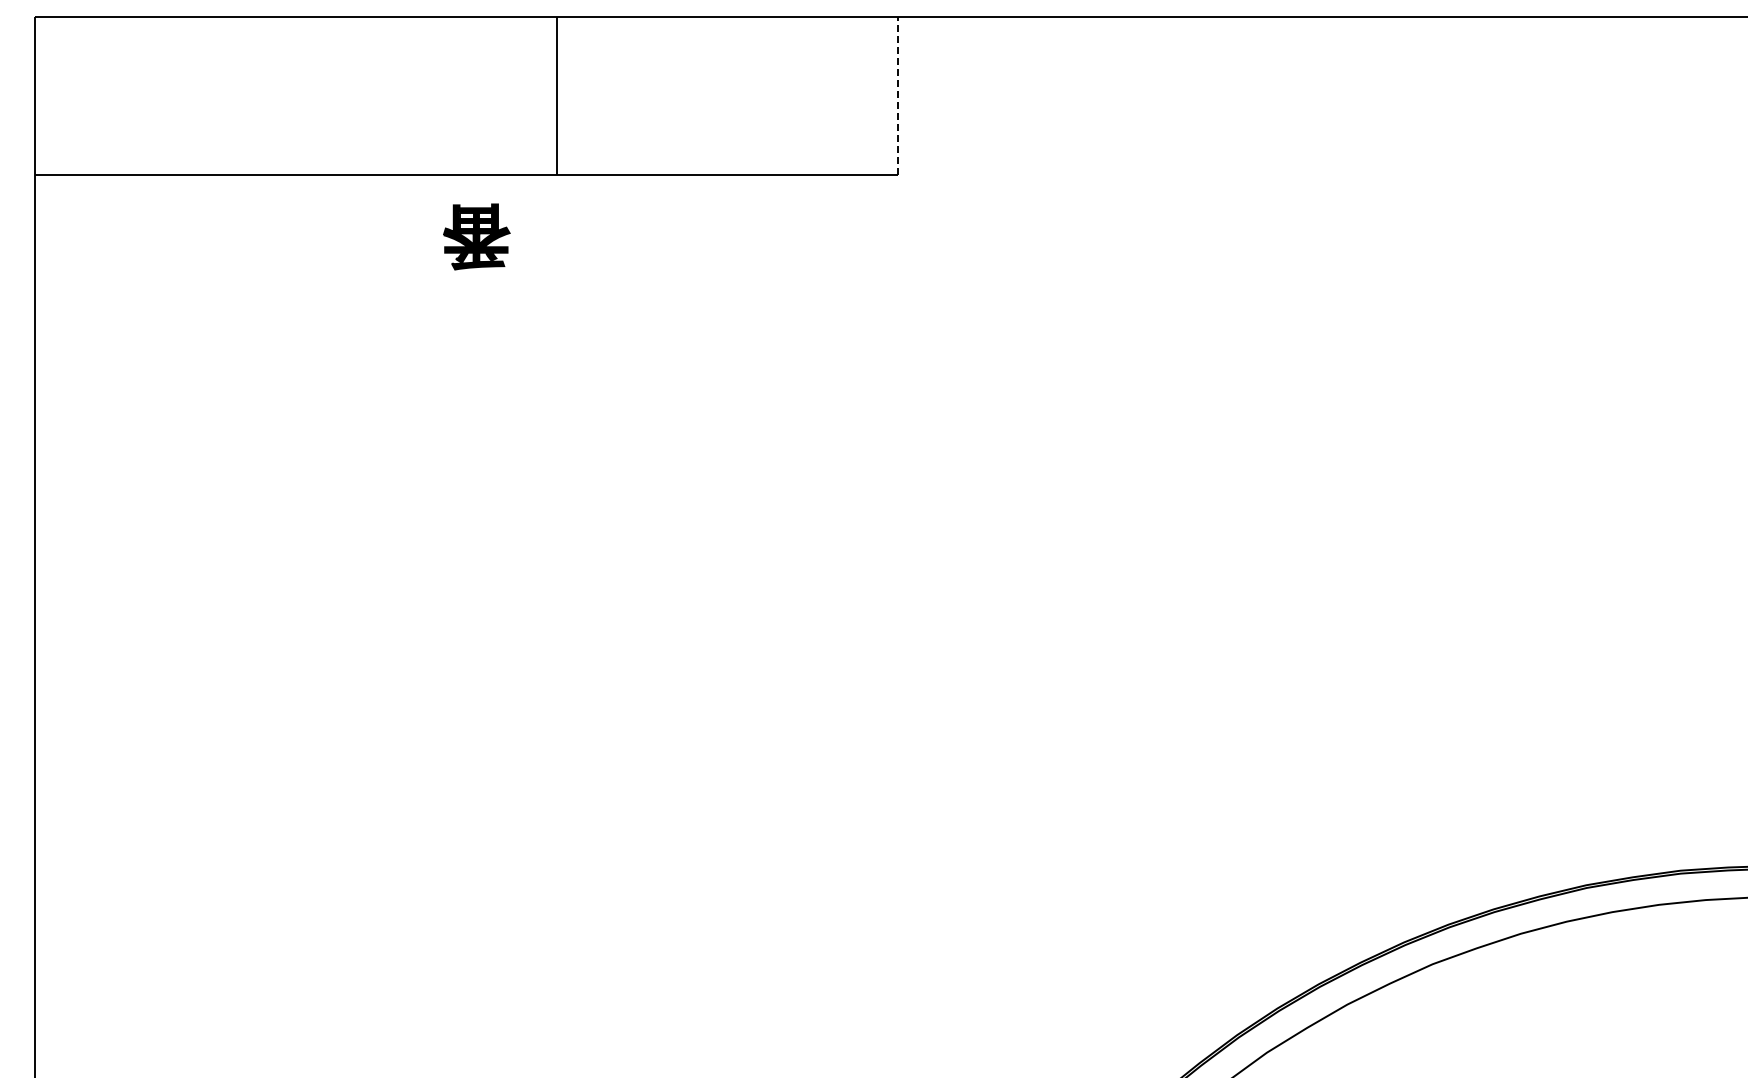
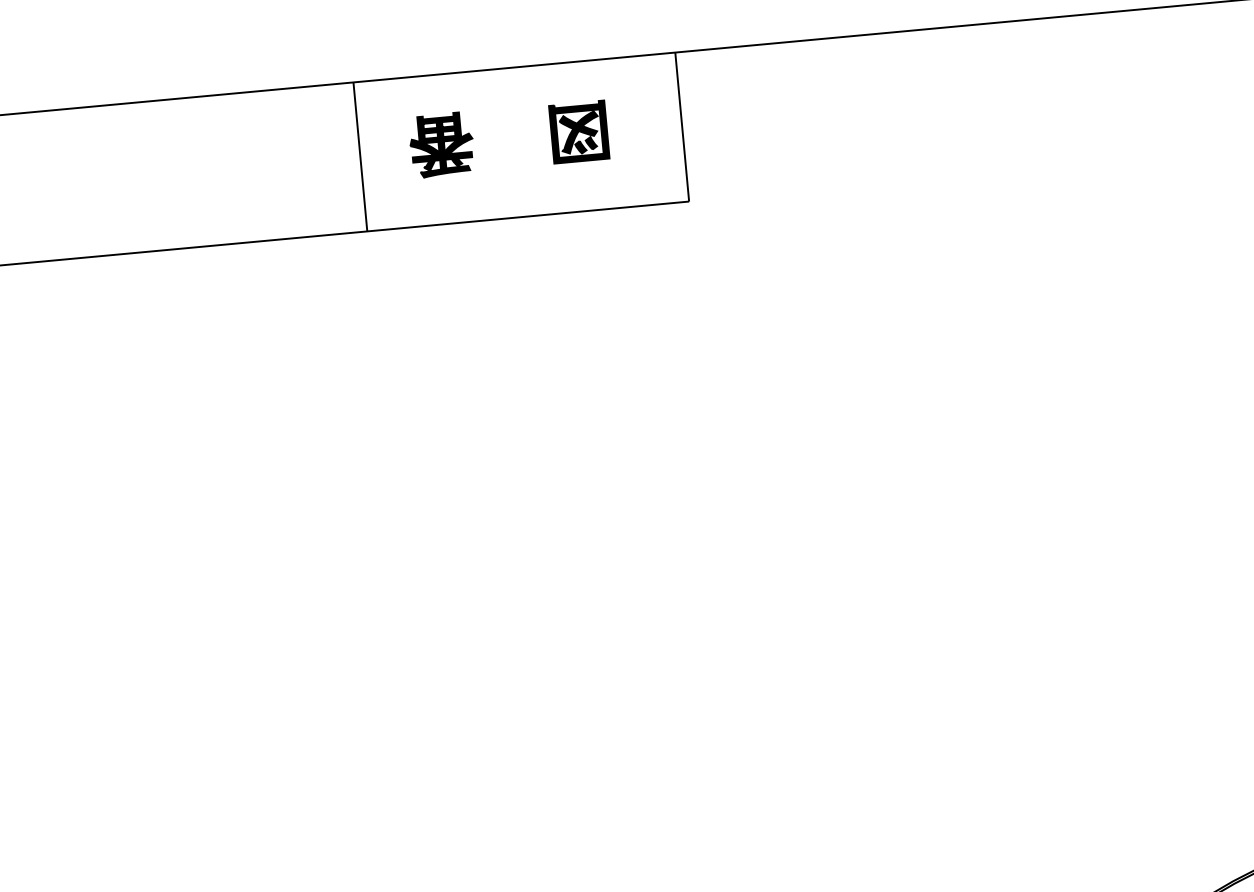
part: (789, 90) -> (579, 131), added
line: (898, 95) -> (682, 127), dashed -> solid
part: (476, 236) -> (441, 144), moved

